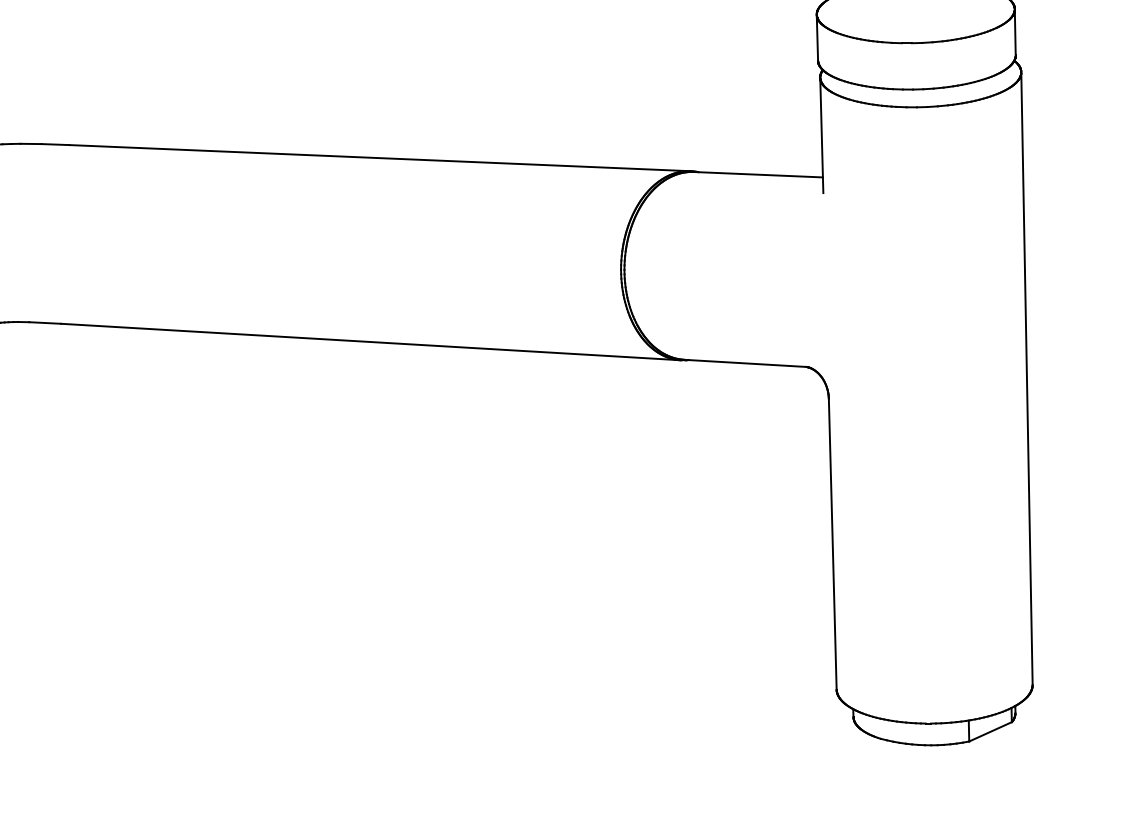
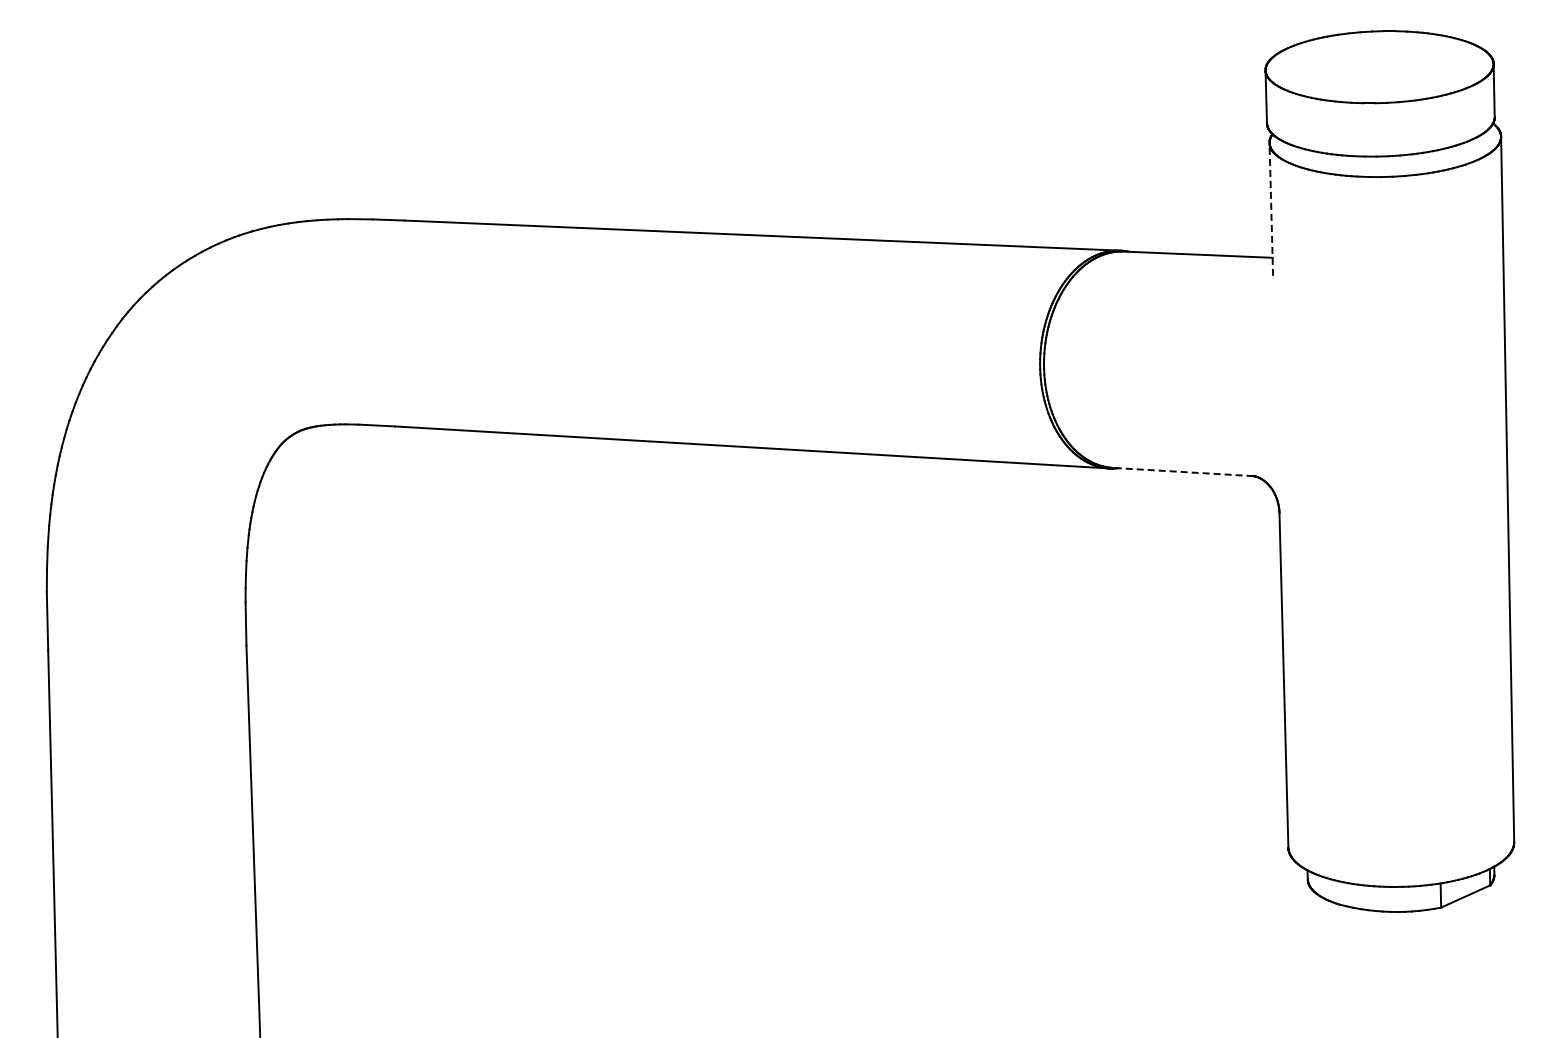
line: (821, 135) -> (1271, 209), solid -> dashed
line: (745, 363) -> (1183, 472), solid -> dashed

